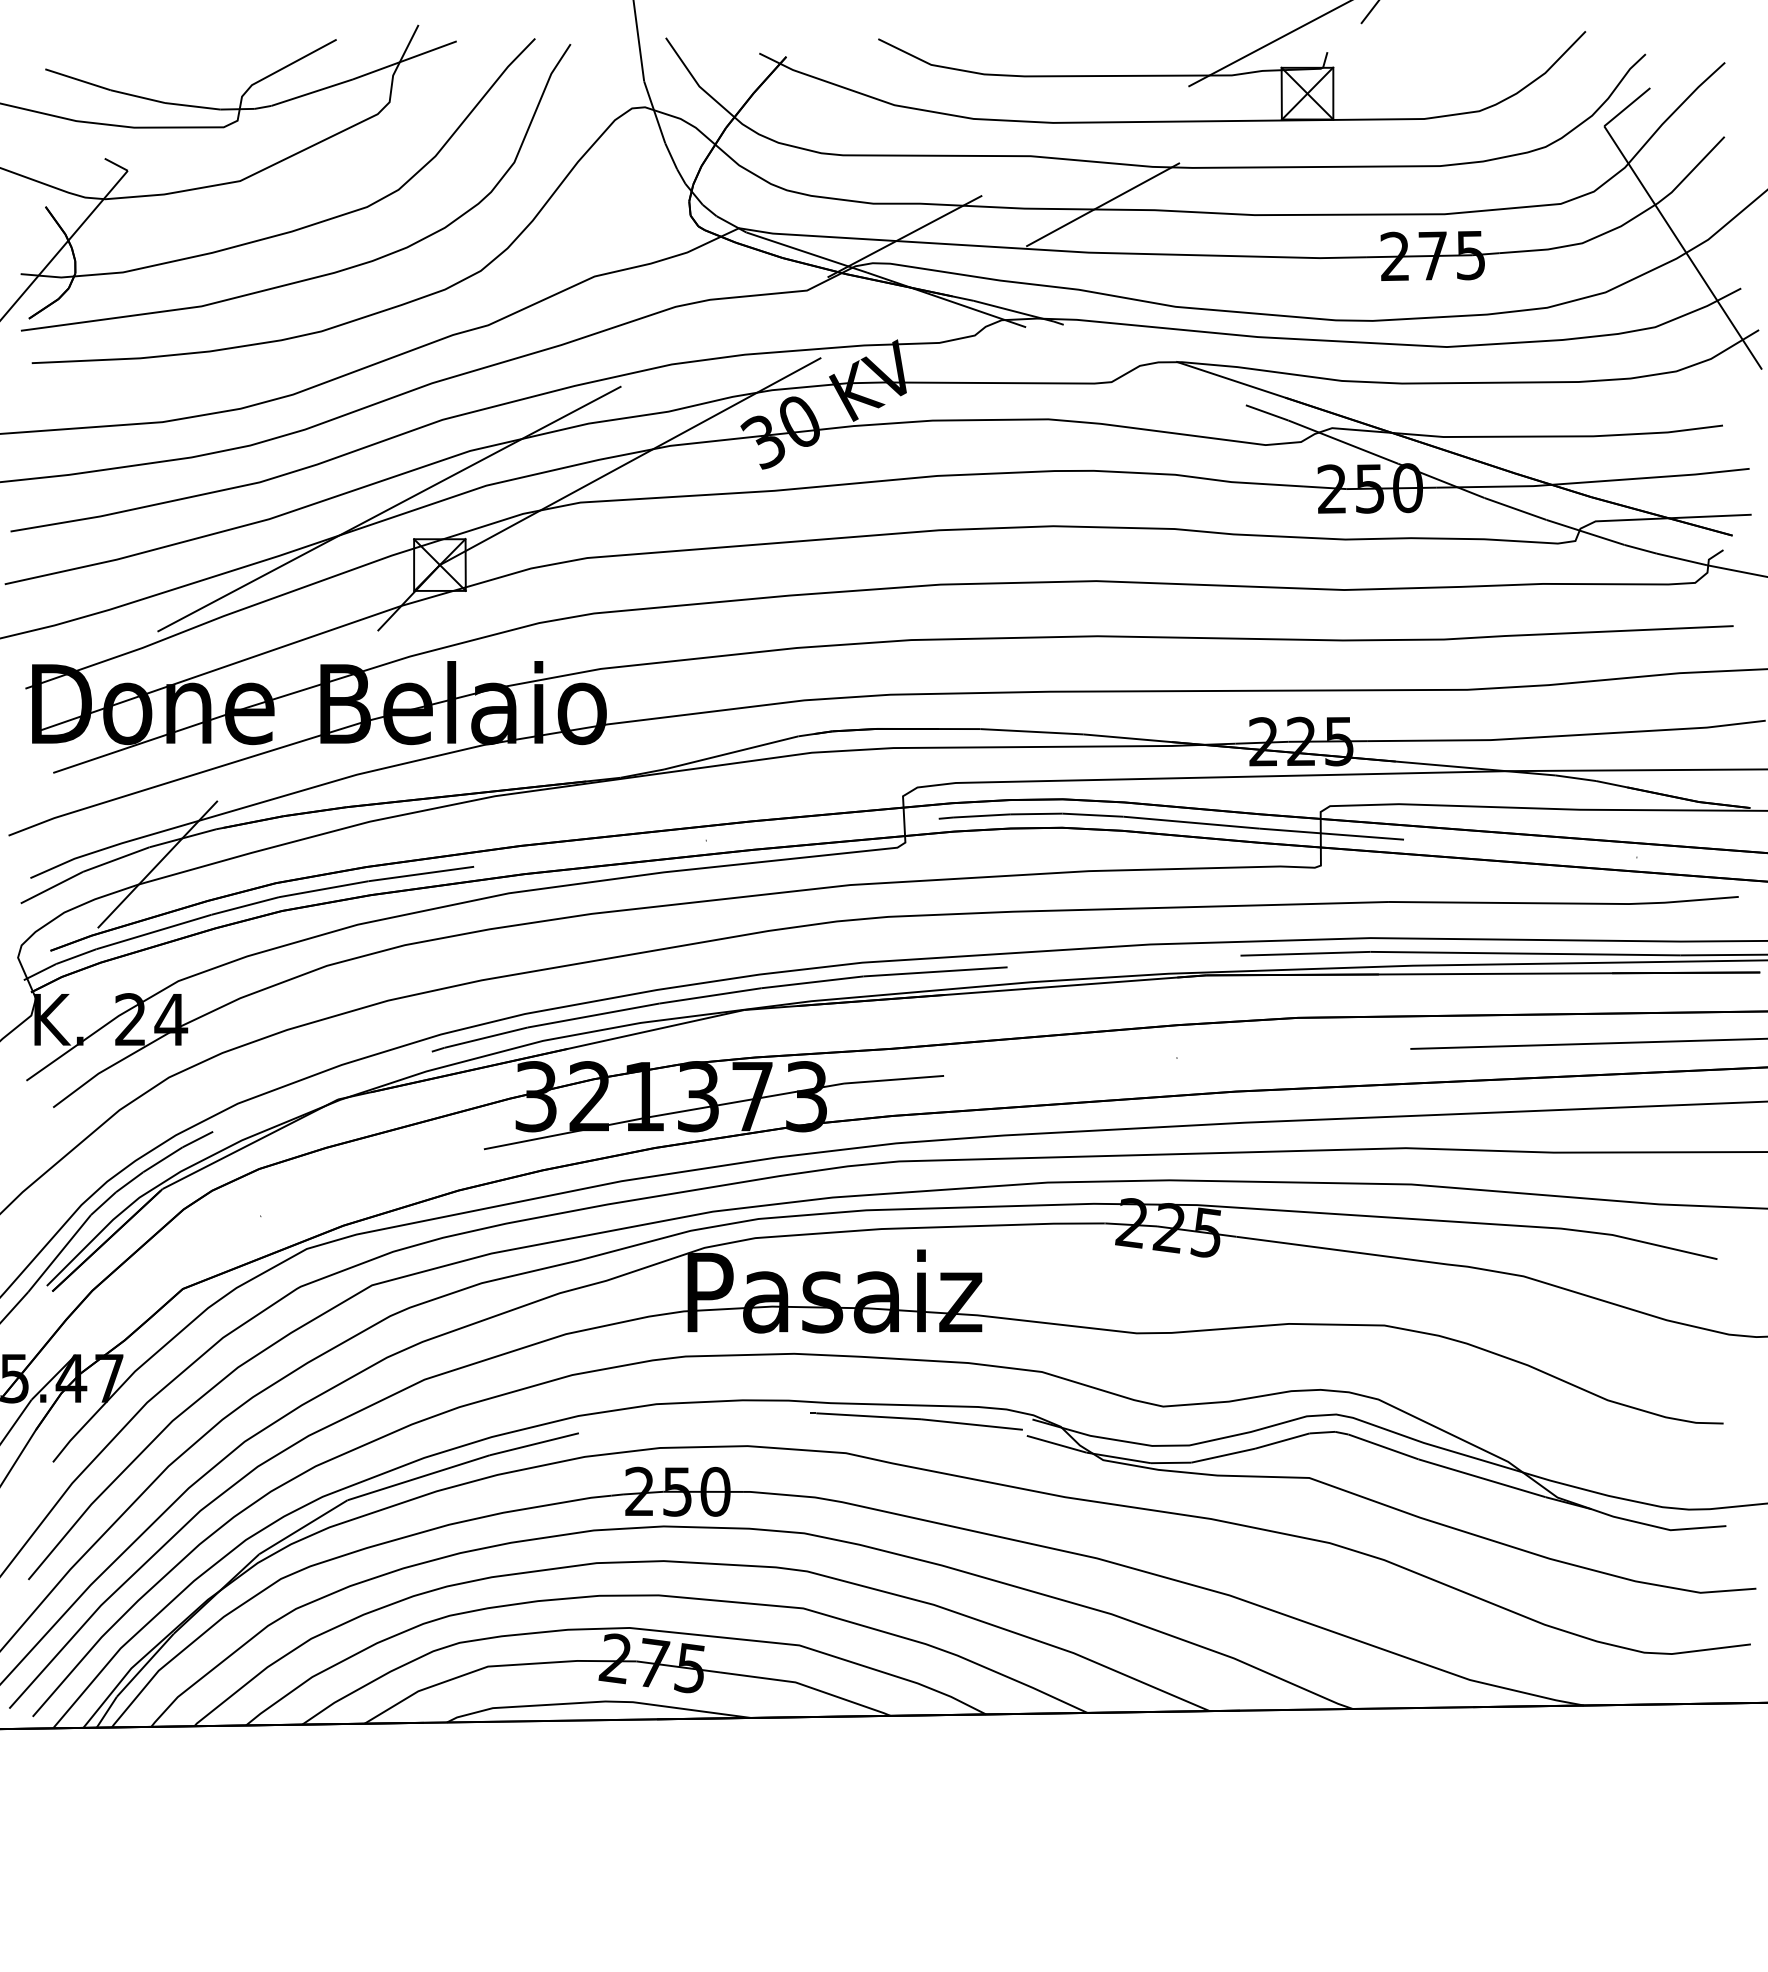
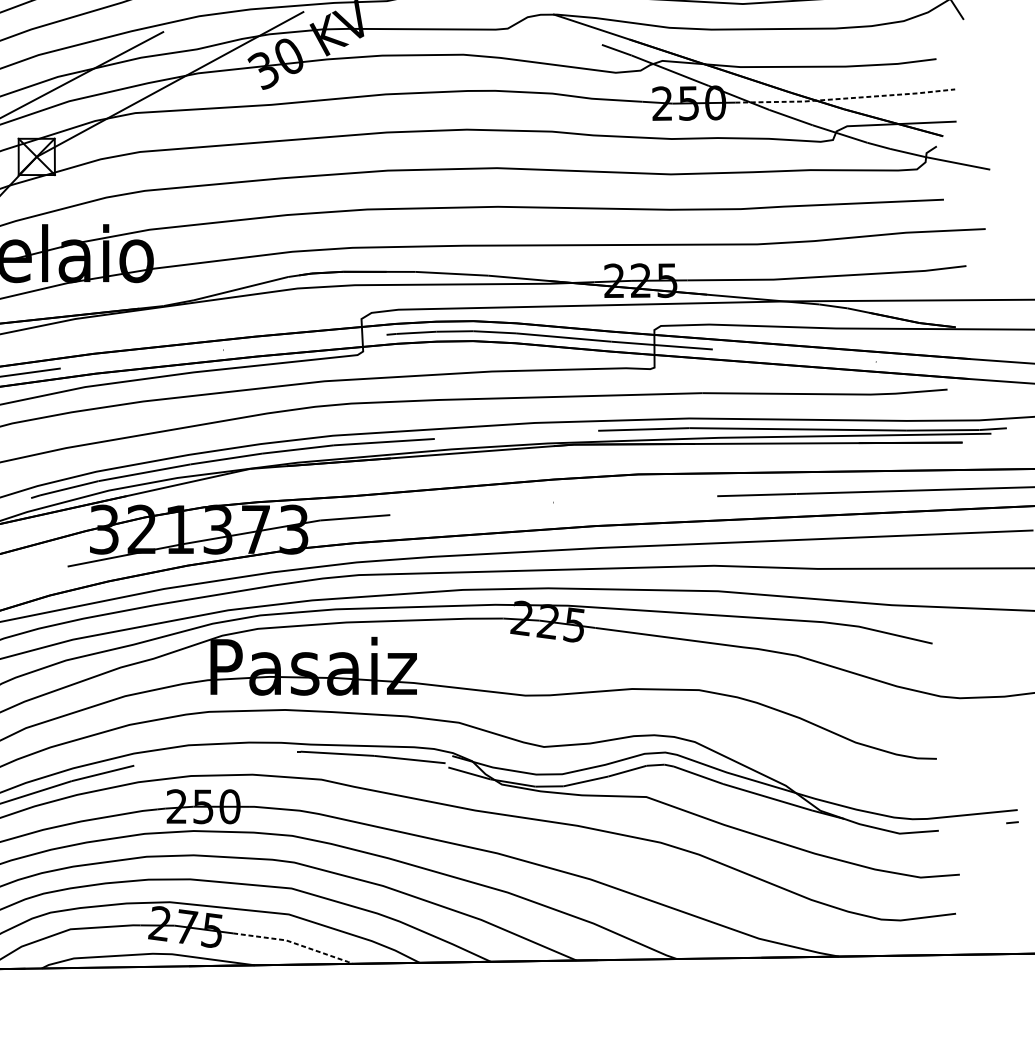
line: (1593, 481) -> (845, 98), solid -> dashed
line: (807, 1686) -> (294, 943), solid -> dashed

